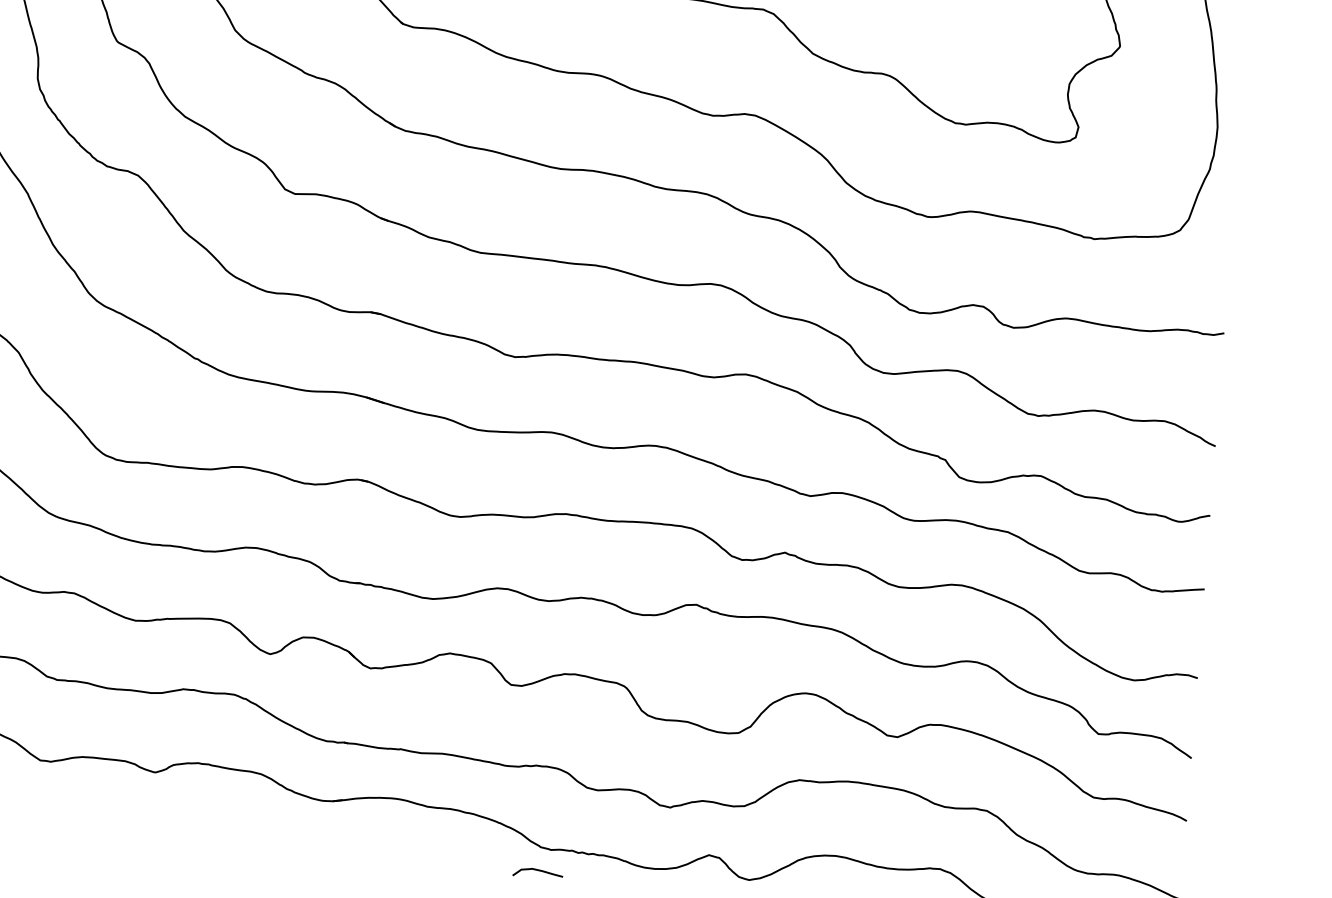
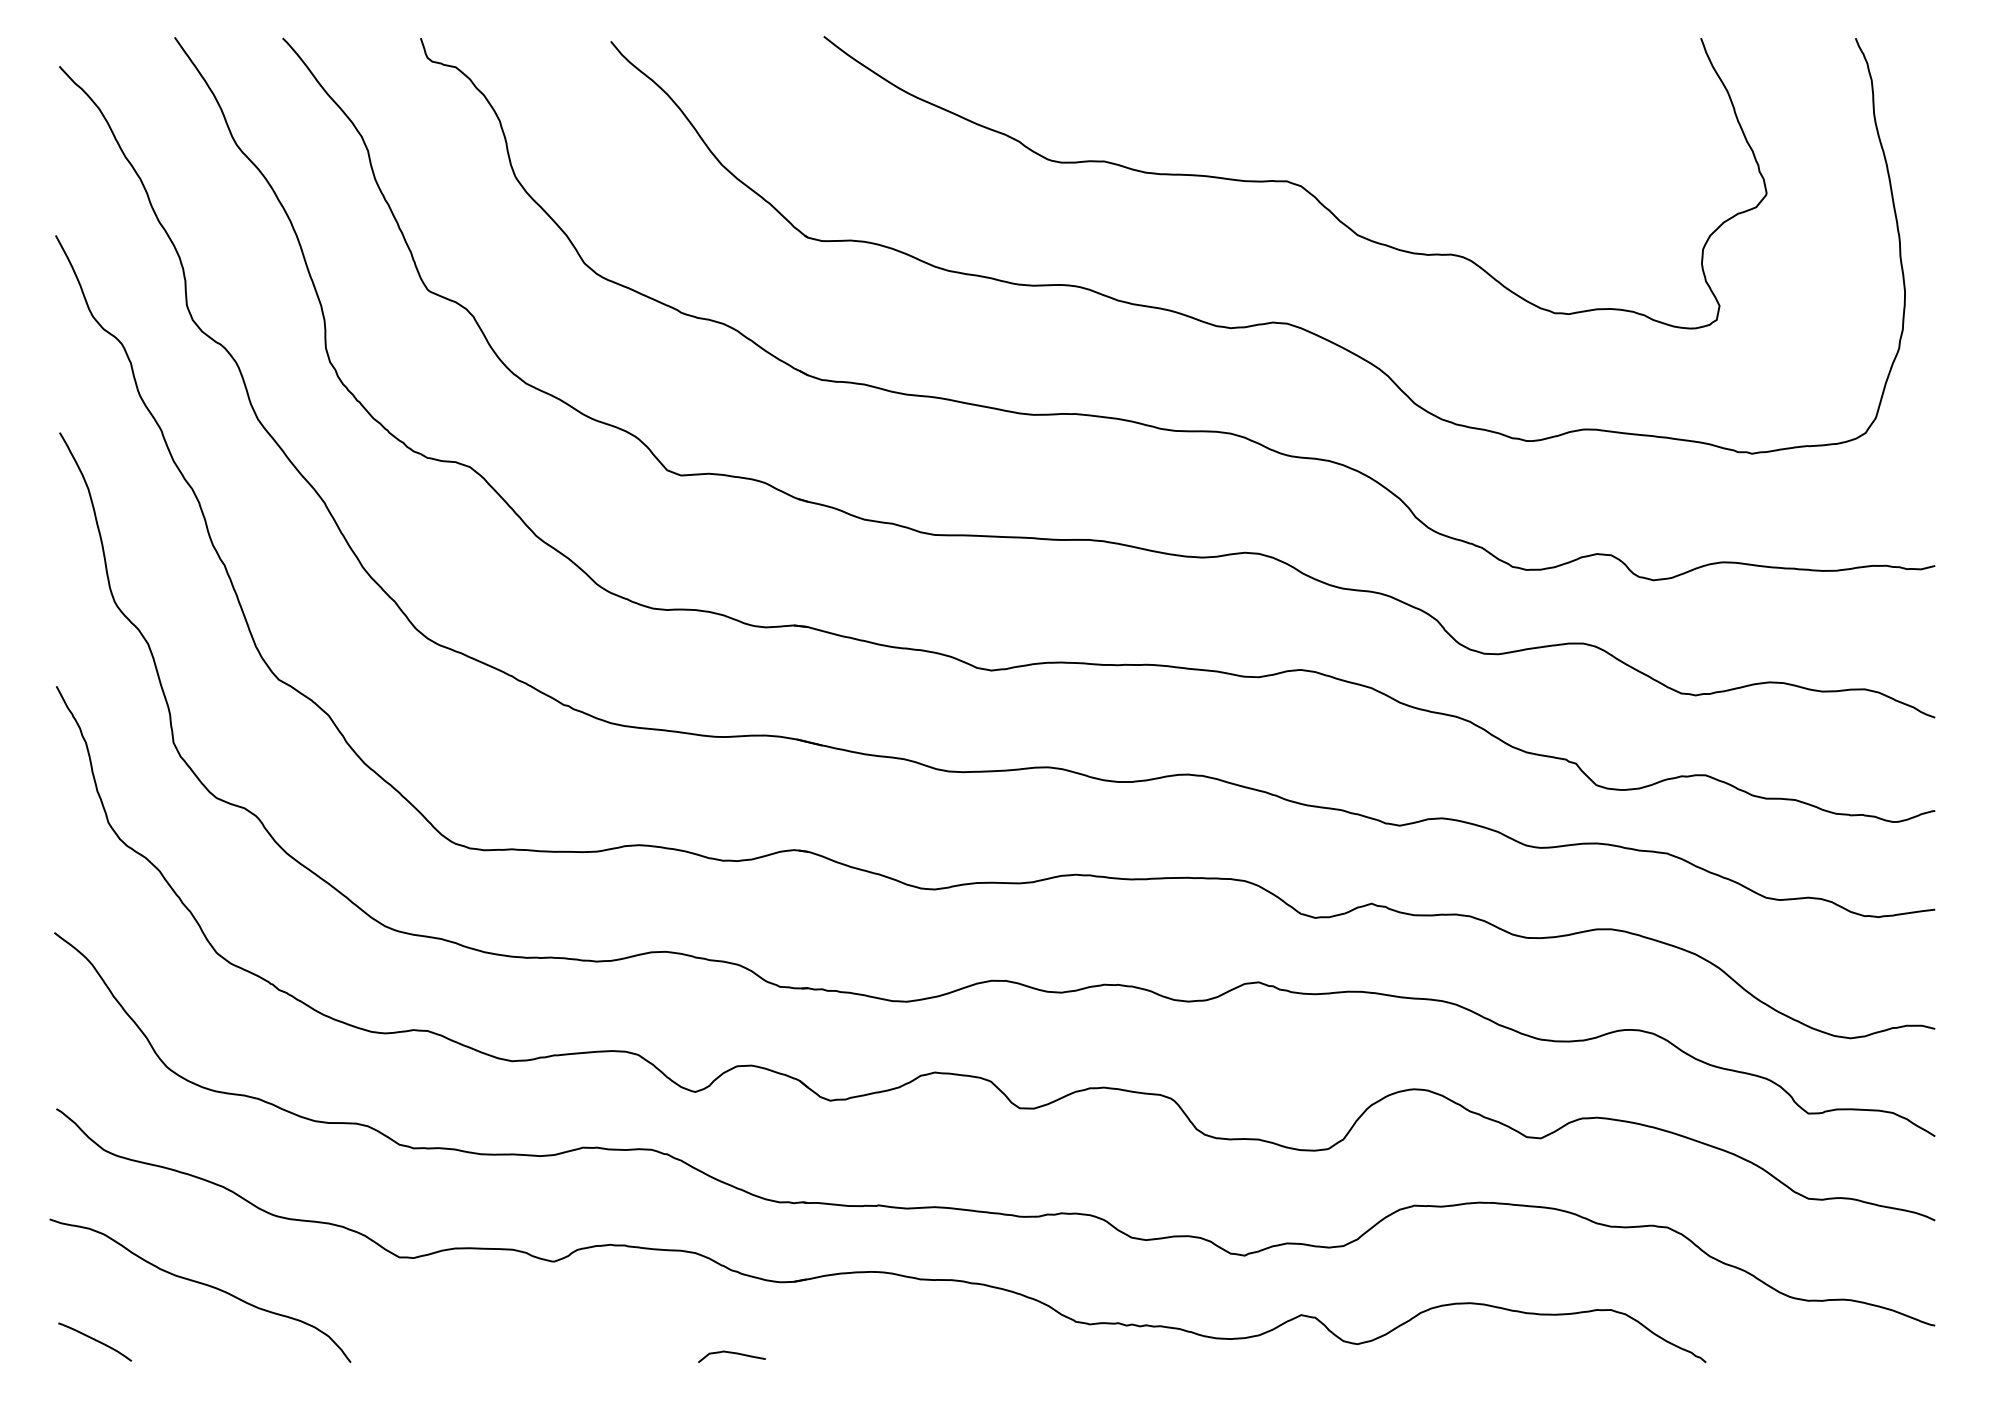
curve: (537, 870) -> (731, 1353), moved

